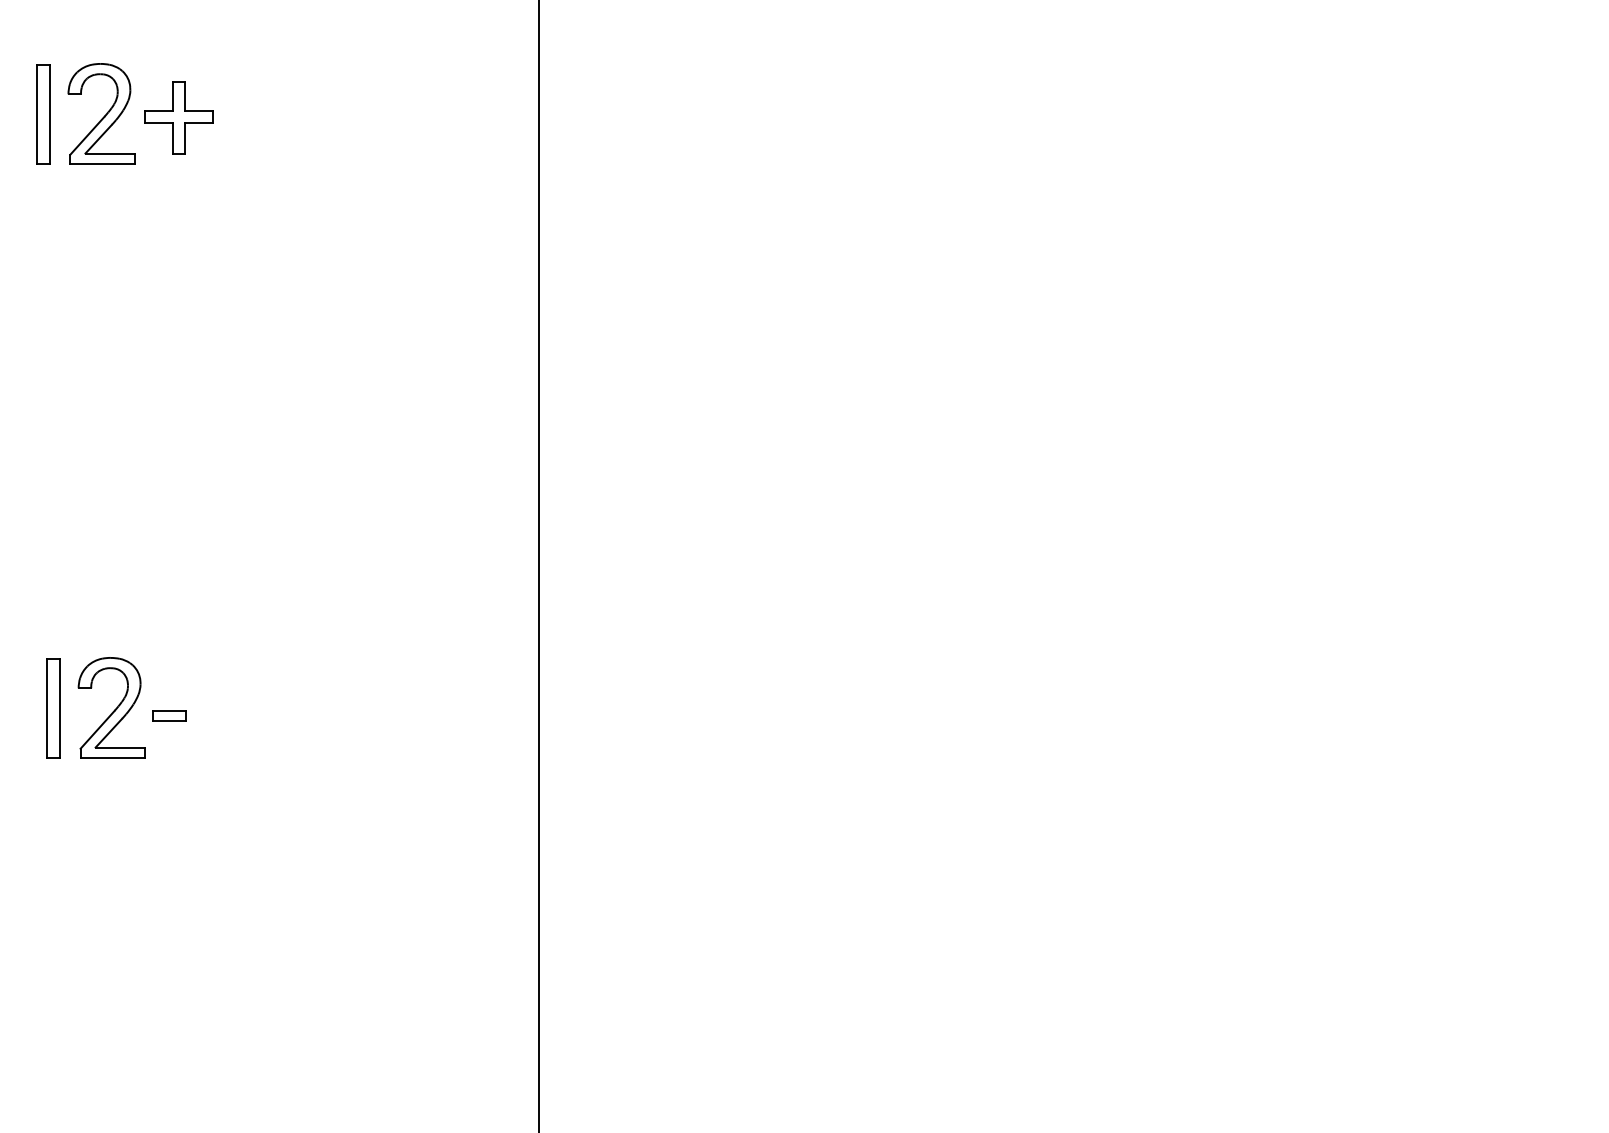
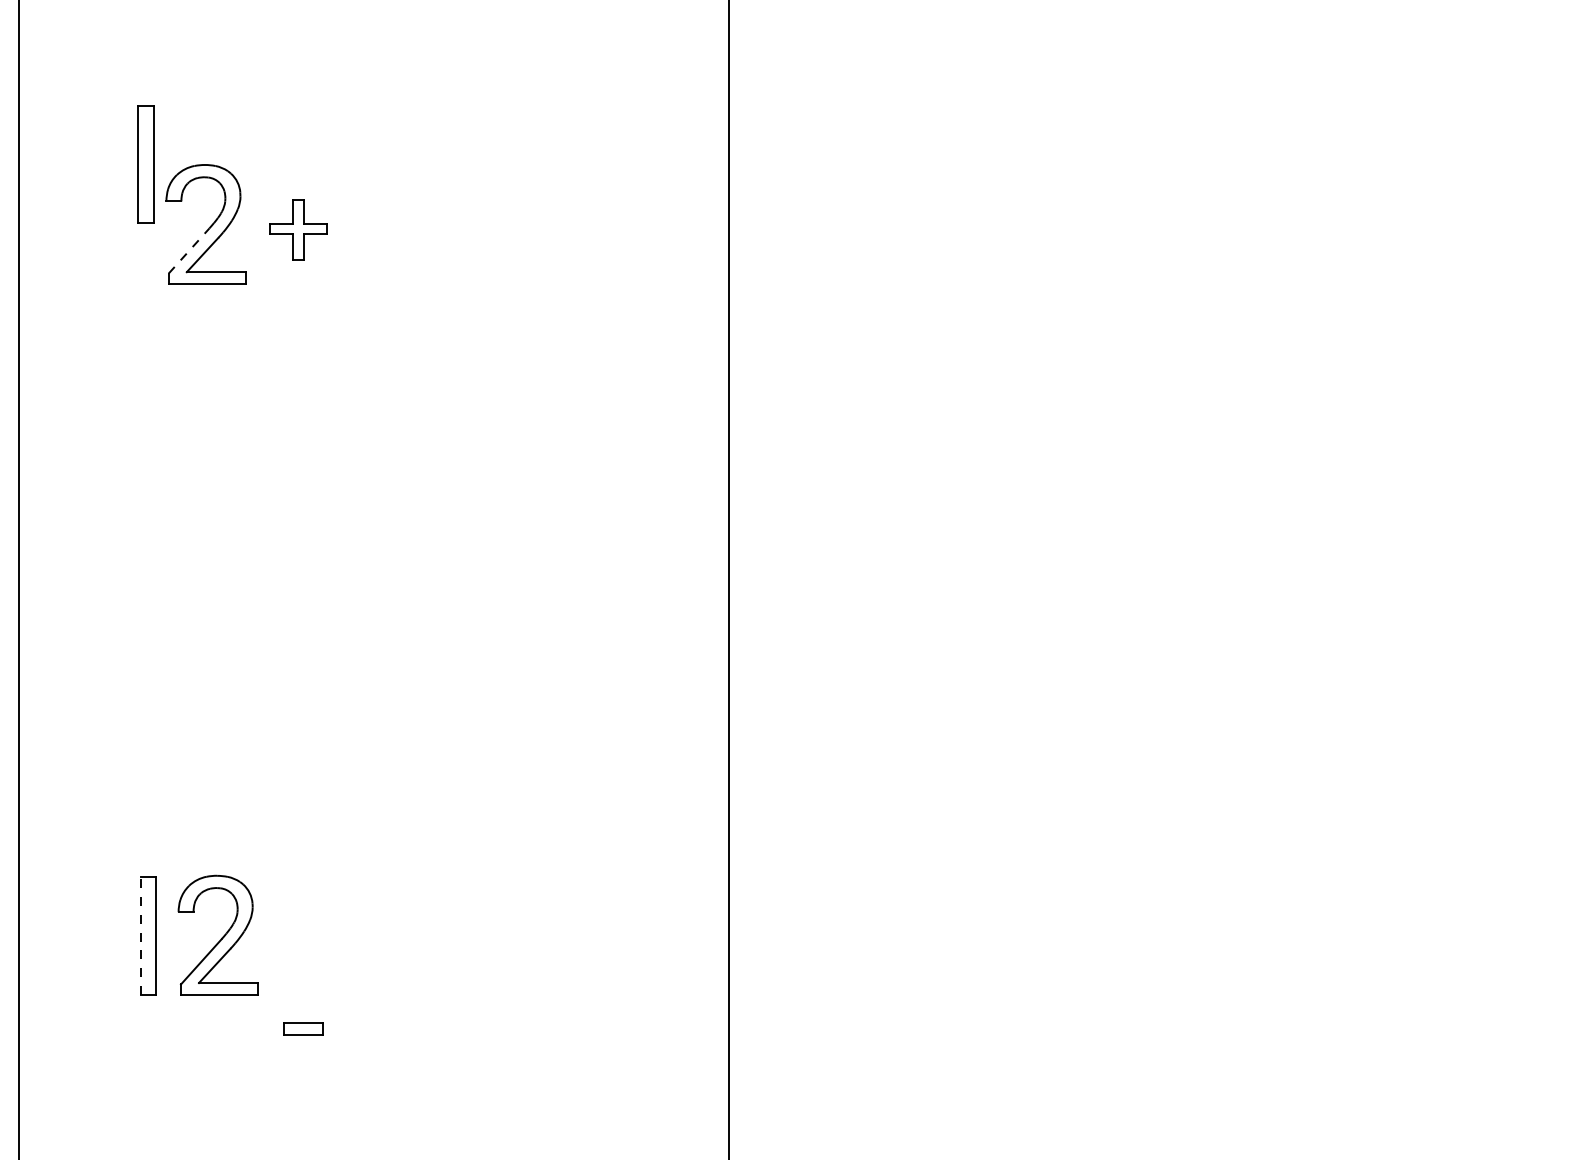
part: (43, 114) -> (146, 164), moved
part: (178, 117) -> (298, 229), size x0.7
line: (87, 135) -> (189, 250), solid -> dashed
line: (47, 708) -> (141, 936), solid -> dashed
part: (169, 715) -> (304, 1028), moved

